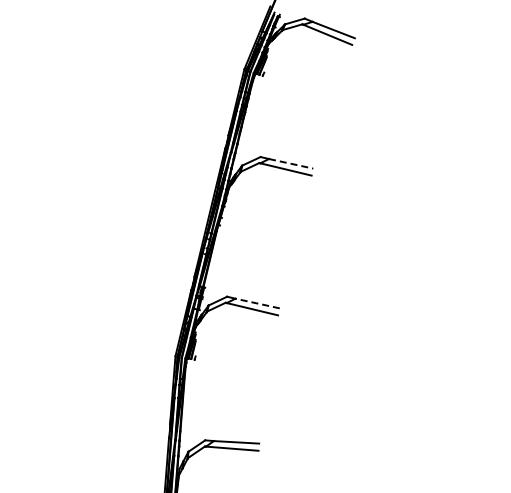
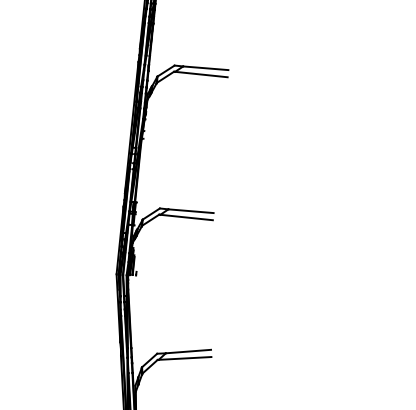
line: (291, 163) -> (206, 67), dashed -> solid
line: (257, 303) -> (190, 211), dashed -> solid

